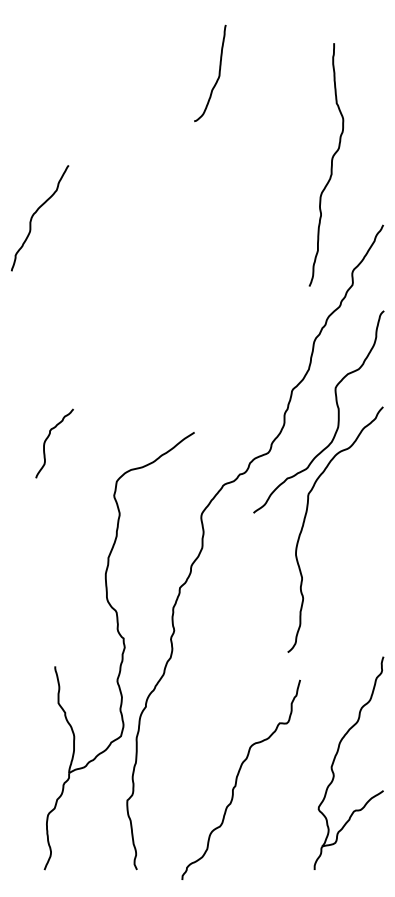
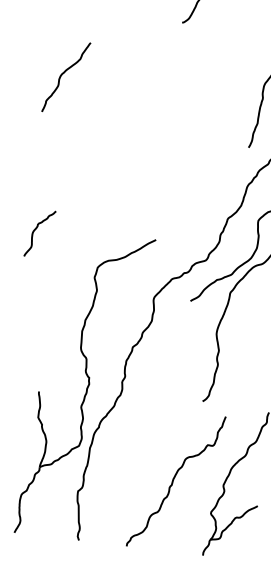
curve: (48, 438) -> (36, 229), moved
curve: (237, 779) -> (173, 480), moved

